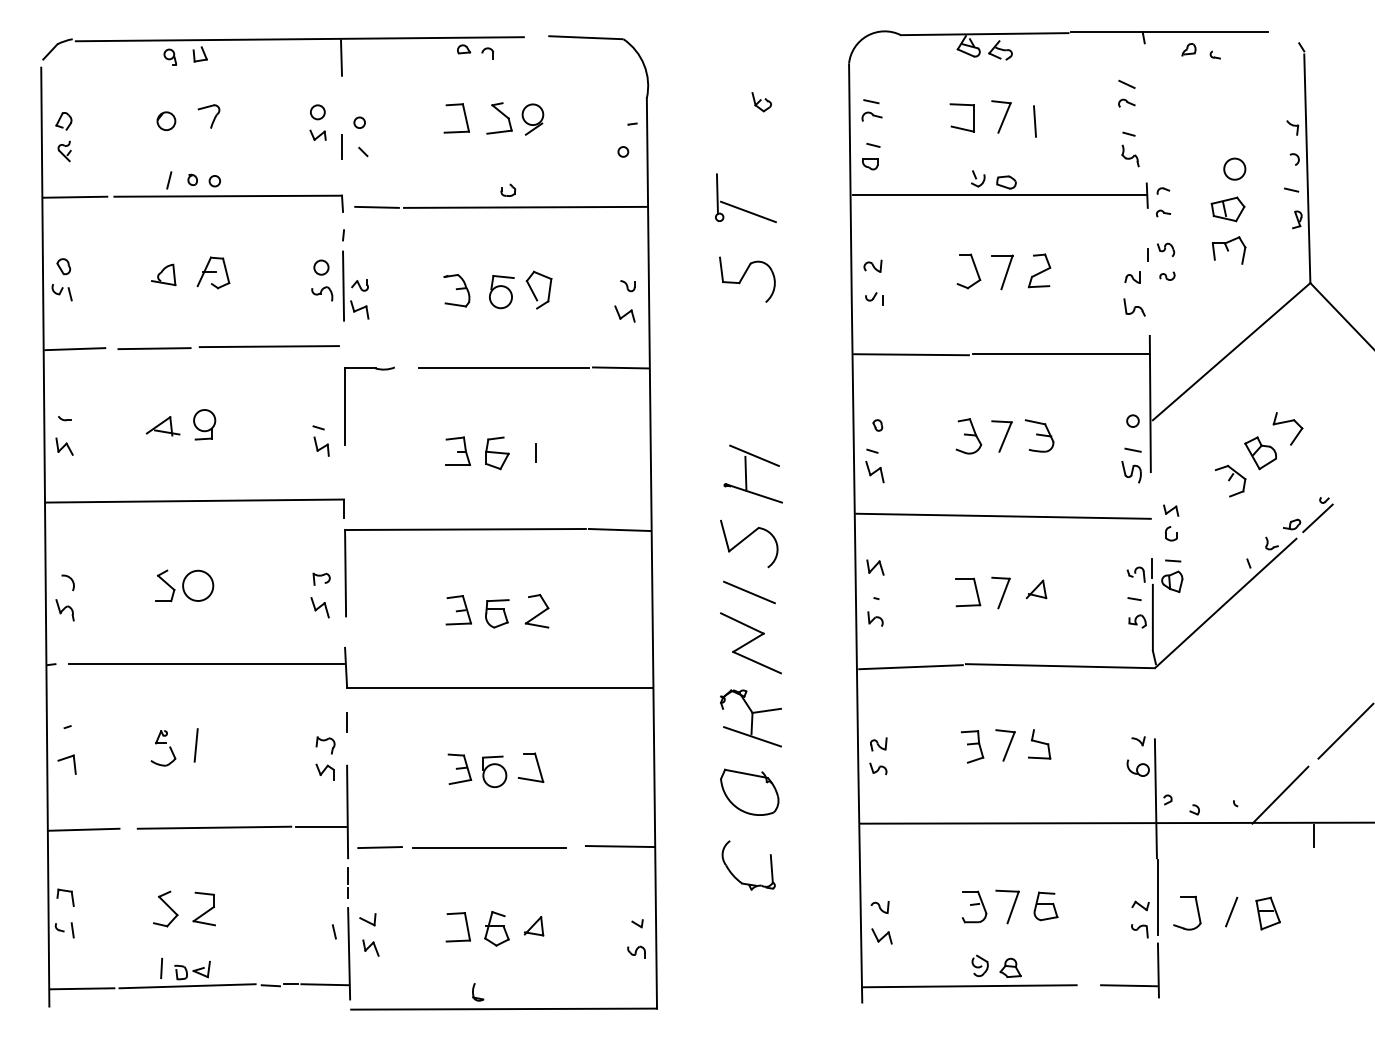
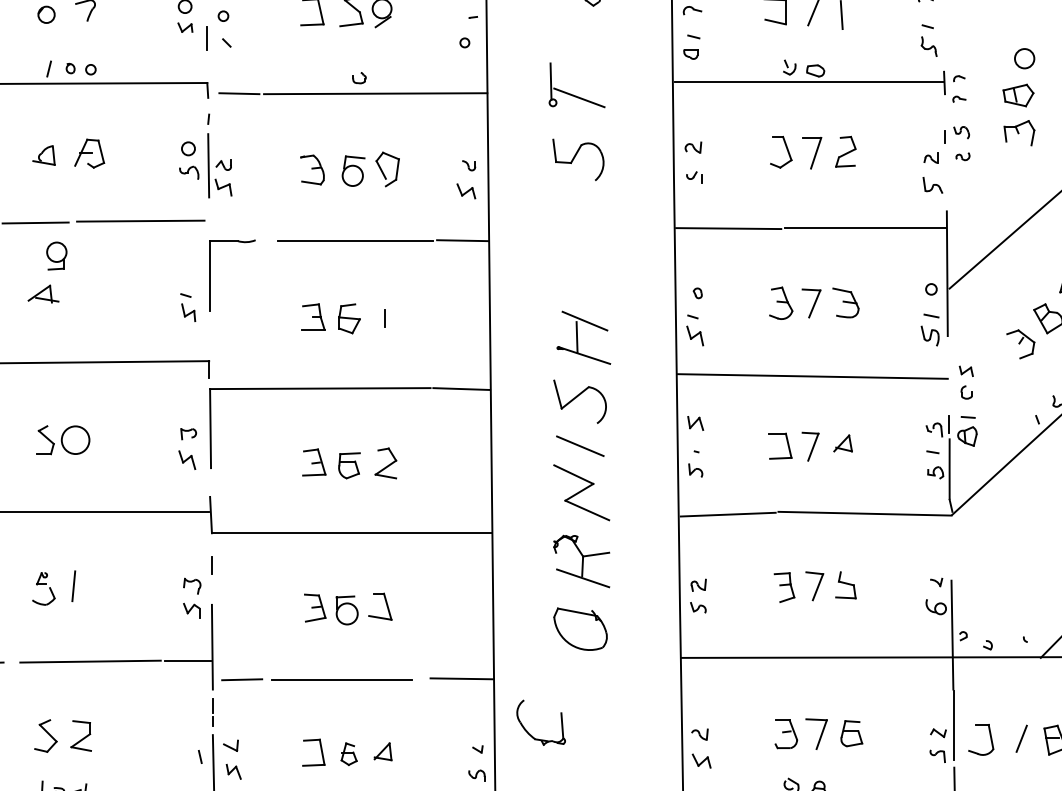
part: (204, 424) -> (56, 255), moved
part: (736, 877) -> (530, 733), moved
part: (496, 928) -> (348, 753), size x0.7

